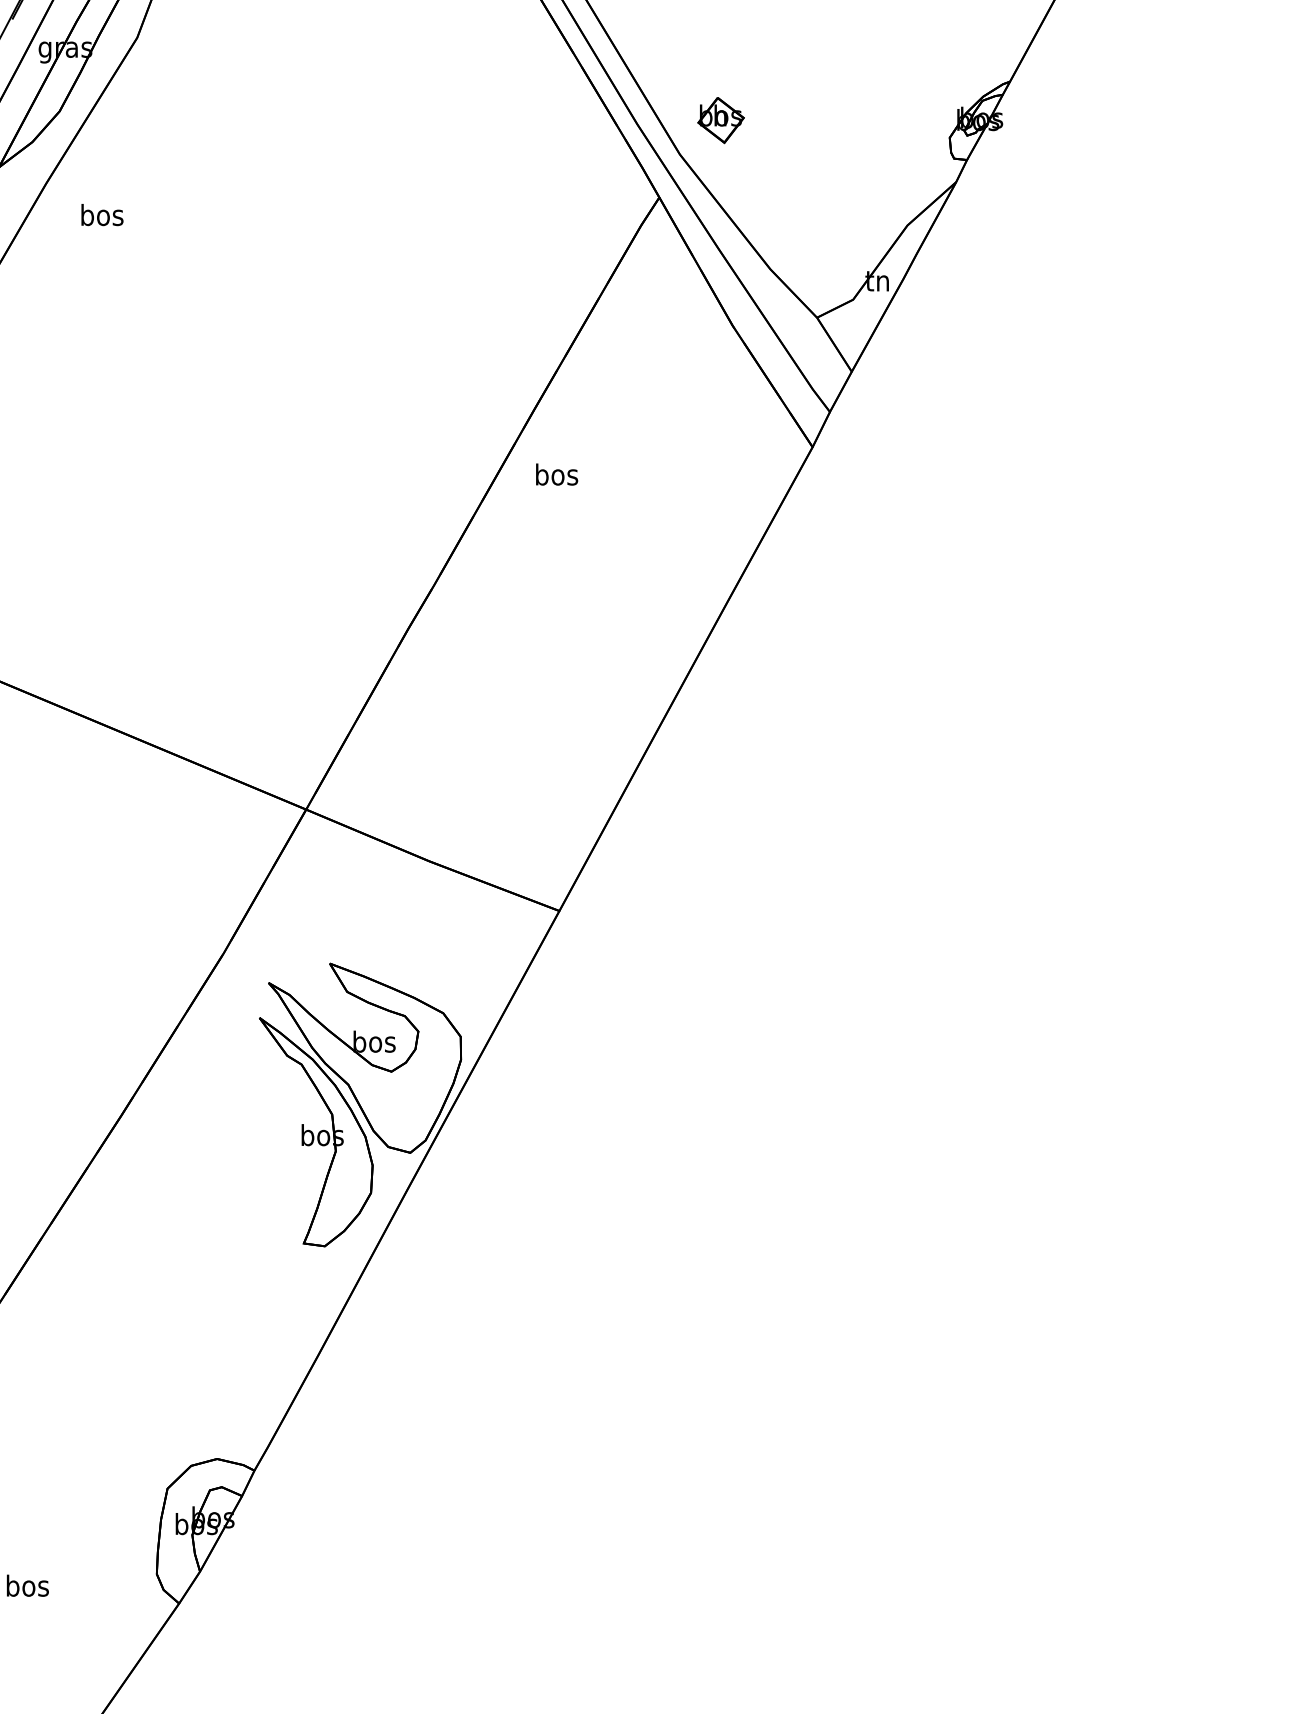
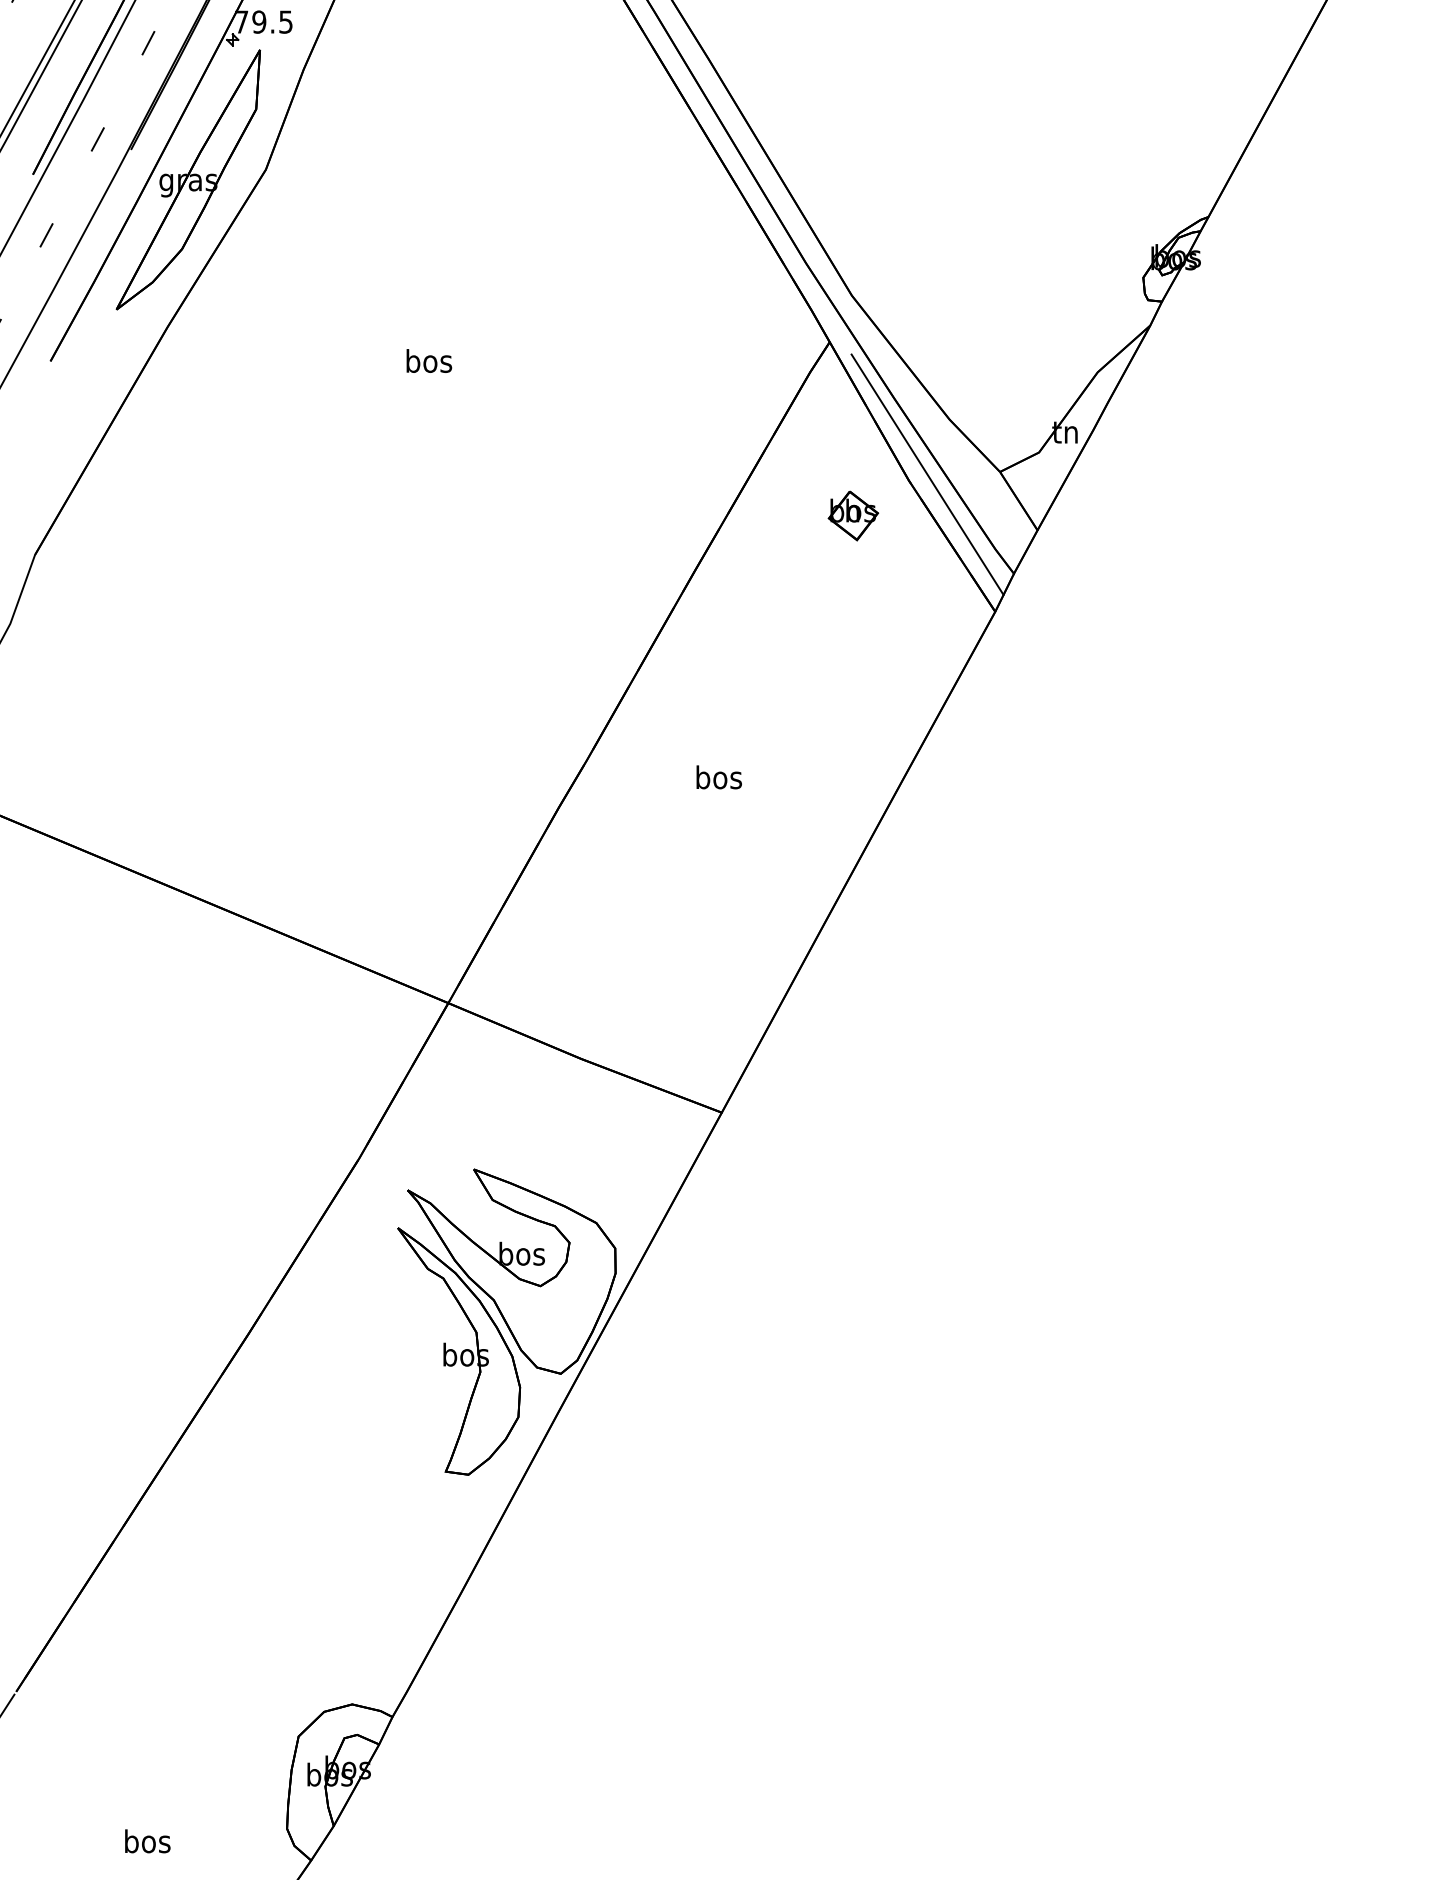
part: (721, 120) -> (853, 515), moved
text: (102, 214) -> (429, 360), moved
line: (749, 320) -> (927, 474), added
text: (556, 474) -> (718, 777), moved

